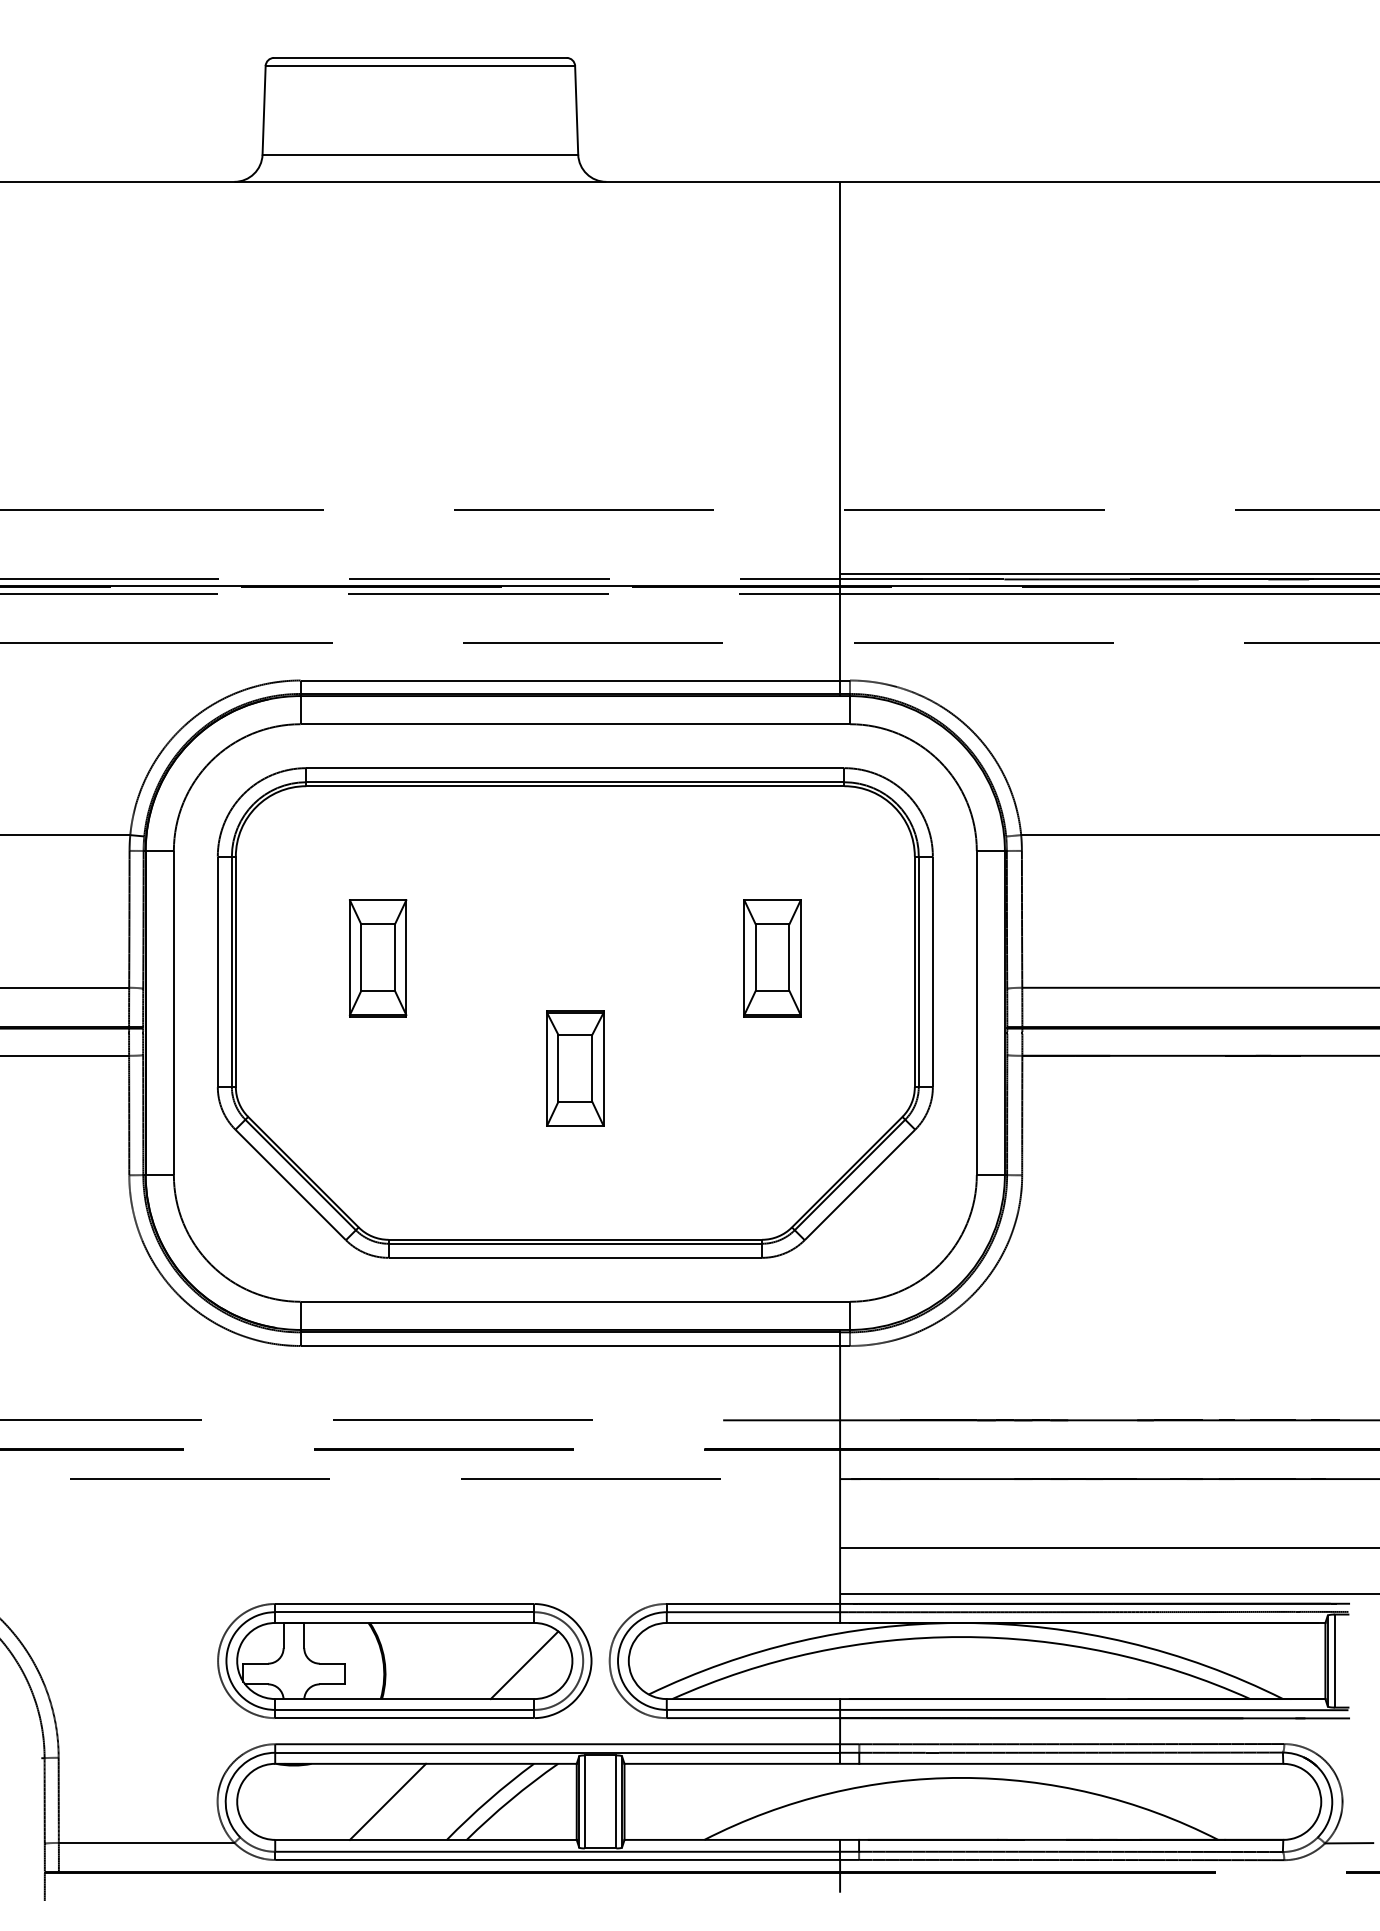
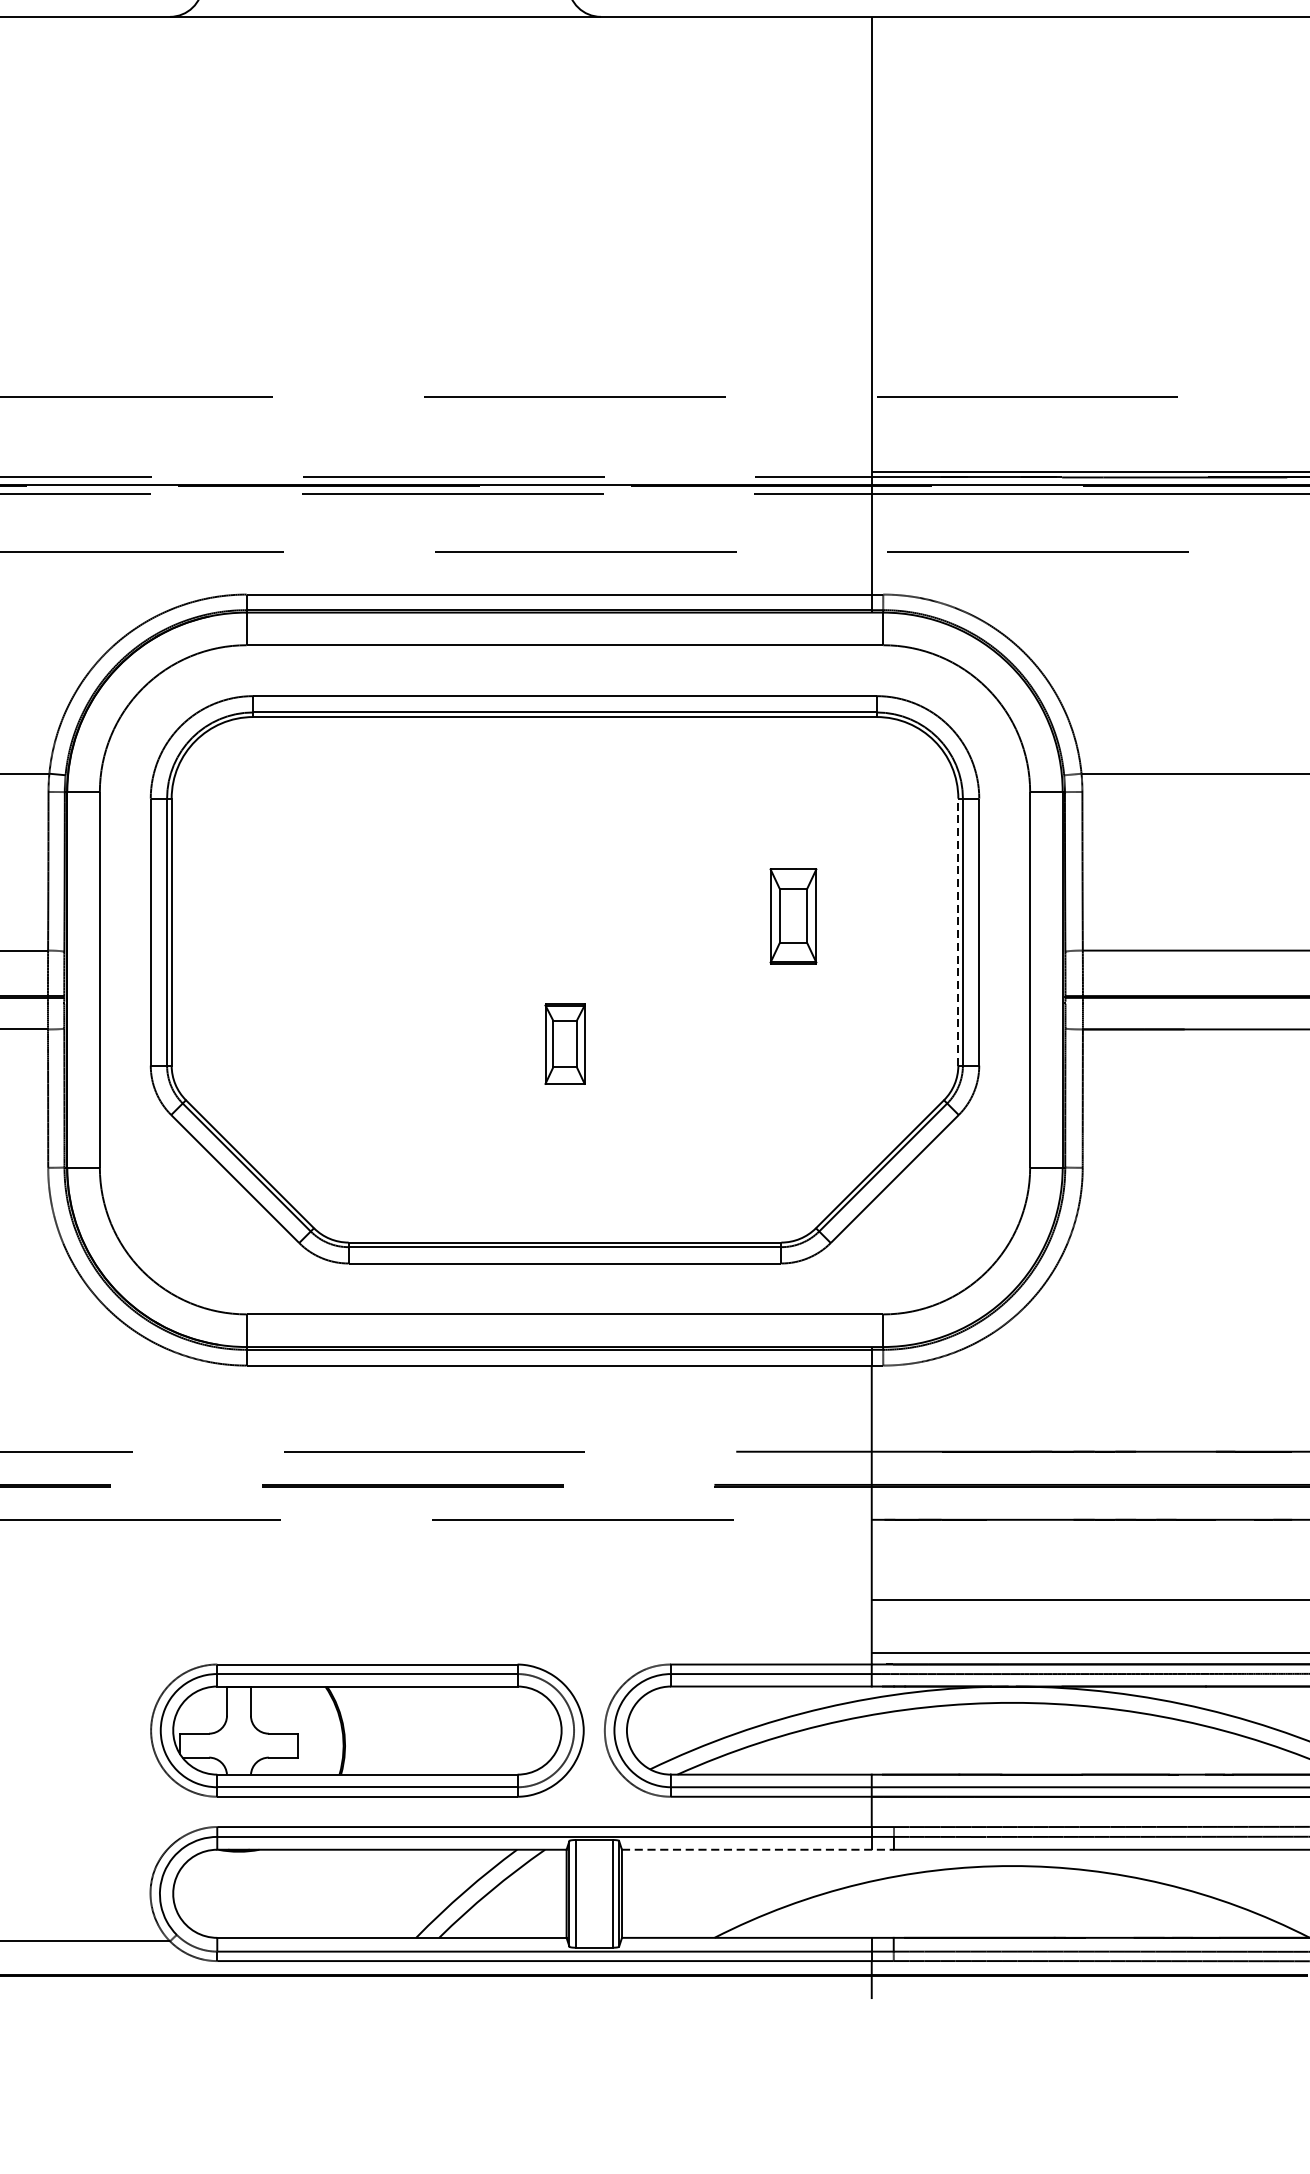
part: (378, 958) -> (336, 916), removed
part: (772, 958) -> (793, 916), size x0.7
line: (914, 971) -> (957, 931), solid -> dashed
part: (575, 1068) -> (565, 1044), size x0.6
line: (524, 1665) -> (506, 1735), removed
line: (742, 1763) -> (758, 1849), solid -> dashed
line: (387, 1801) -> (347, 1893), removed

